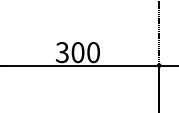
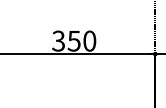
text: (77, 52) -> (73, 41), 300 -> 350

